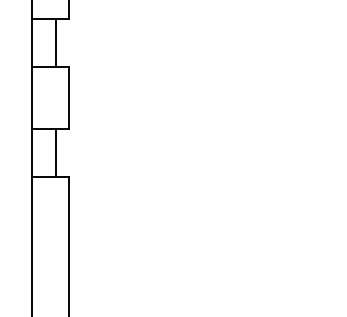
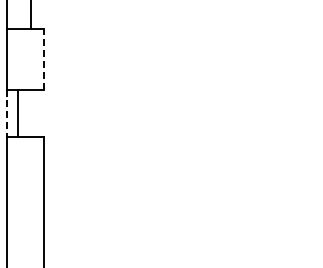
line: (69, 97) -> (44, 58), solid -> dashed
line: (56, 152) -> (18, 113), moved
line: (32, 153) -> (7, 114), solid -> dashed

